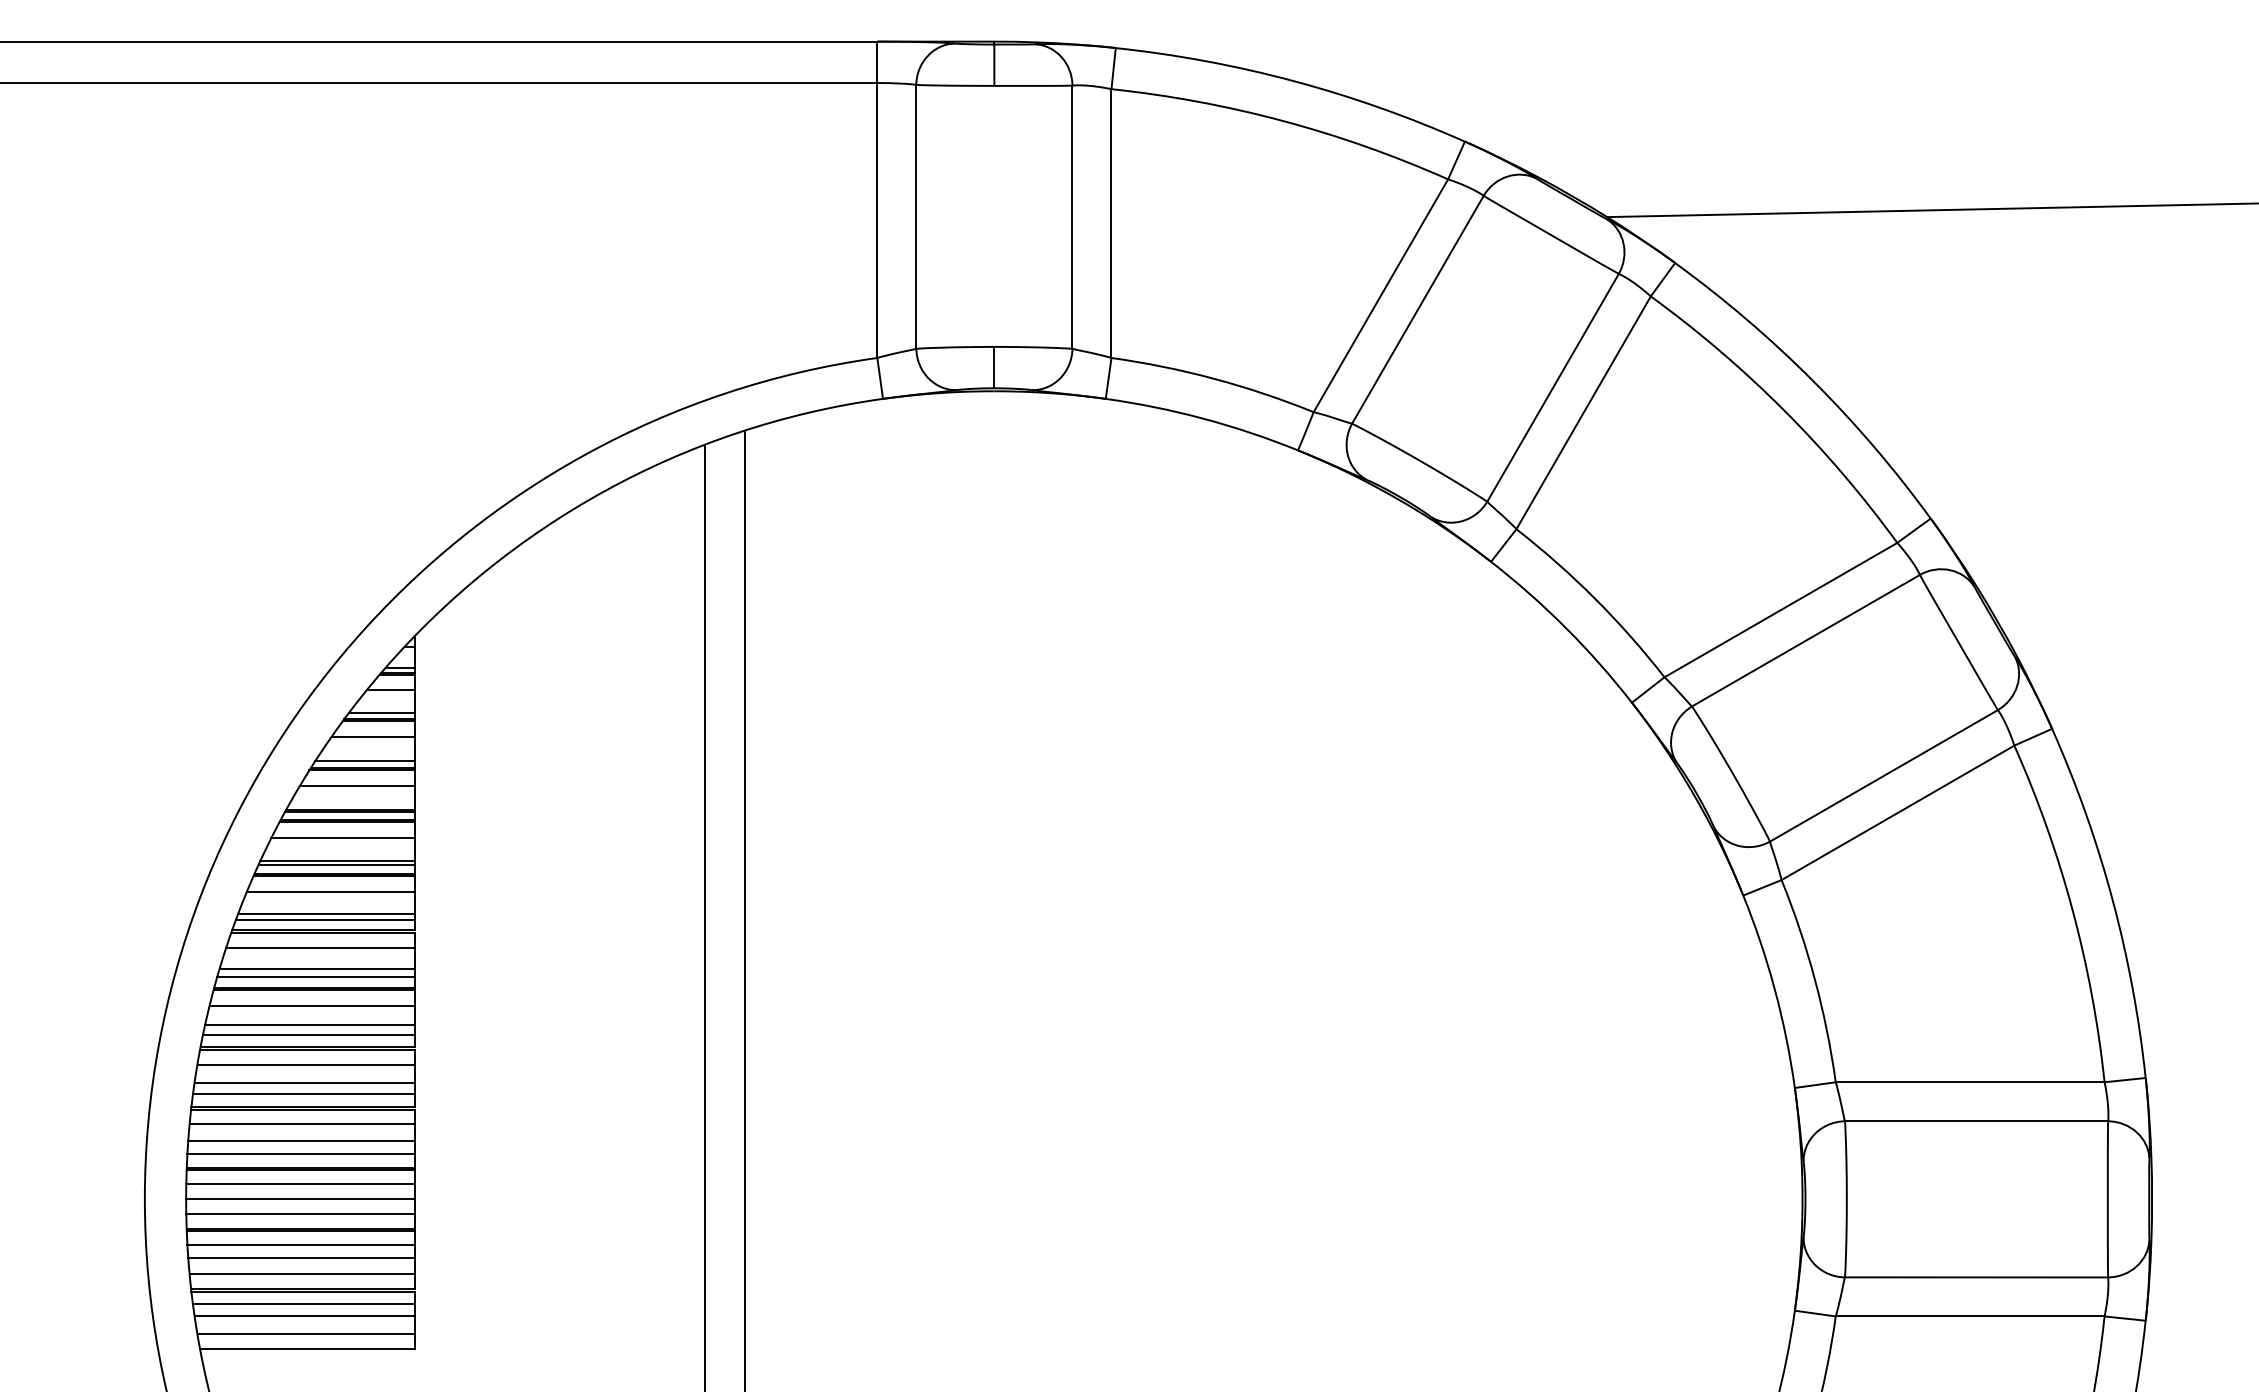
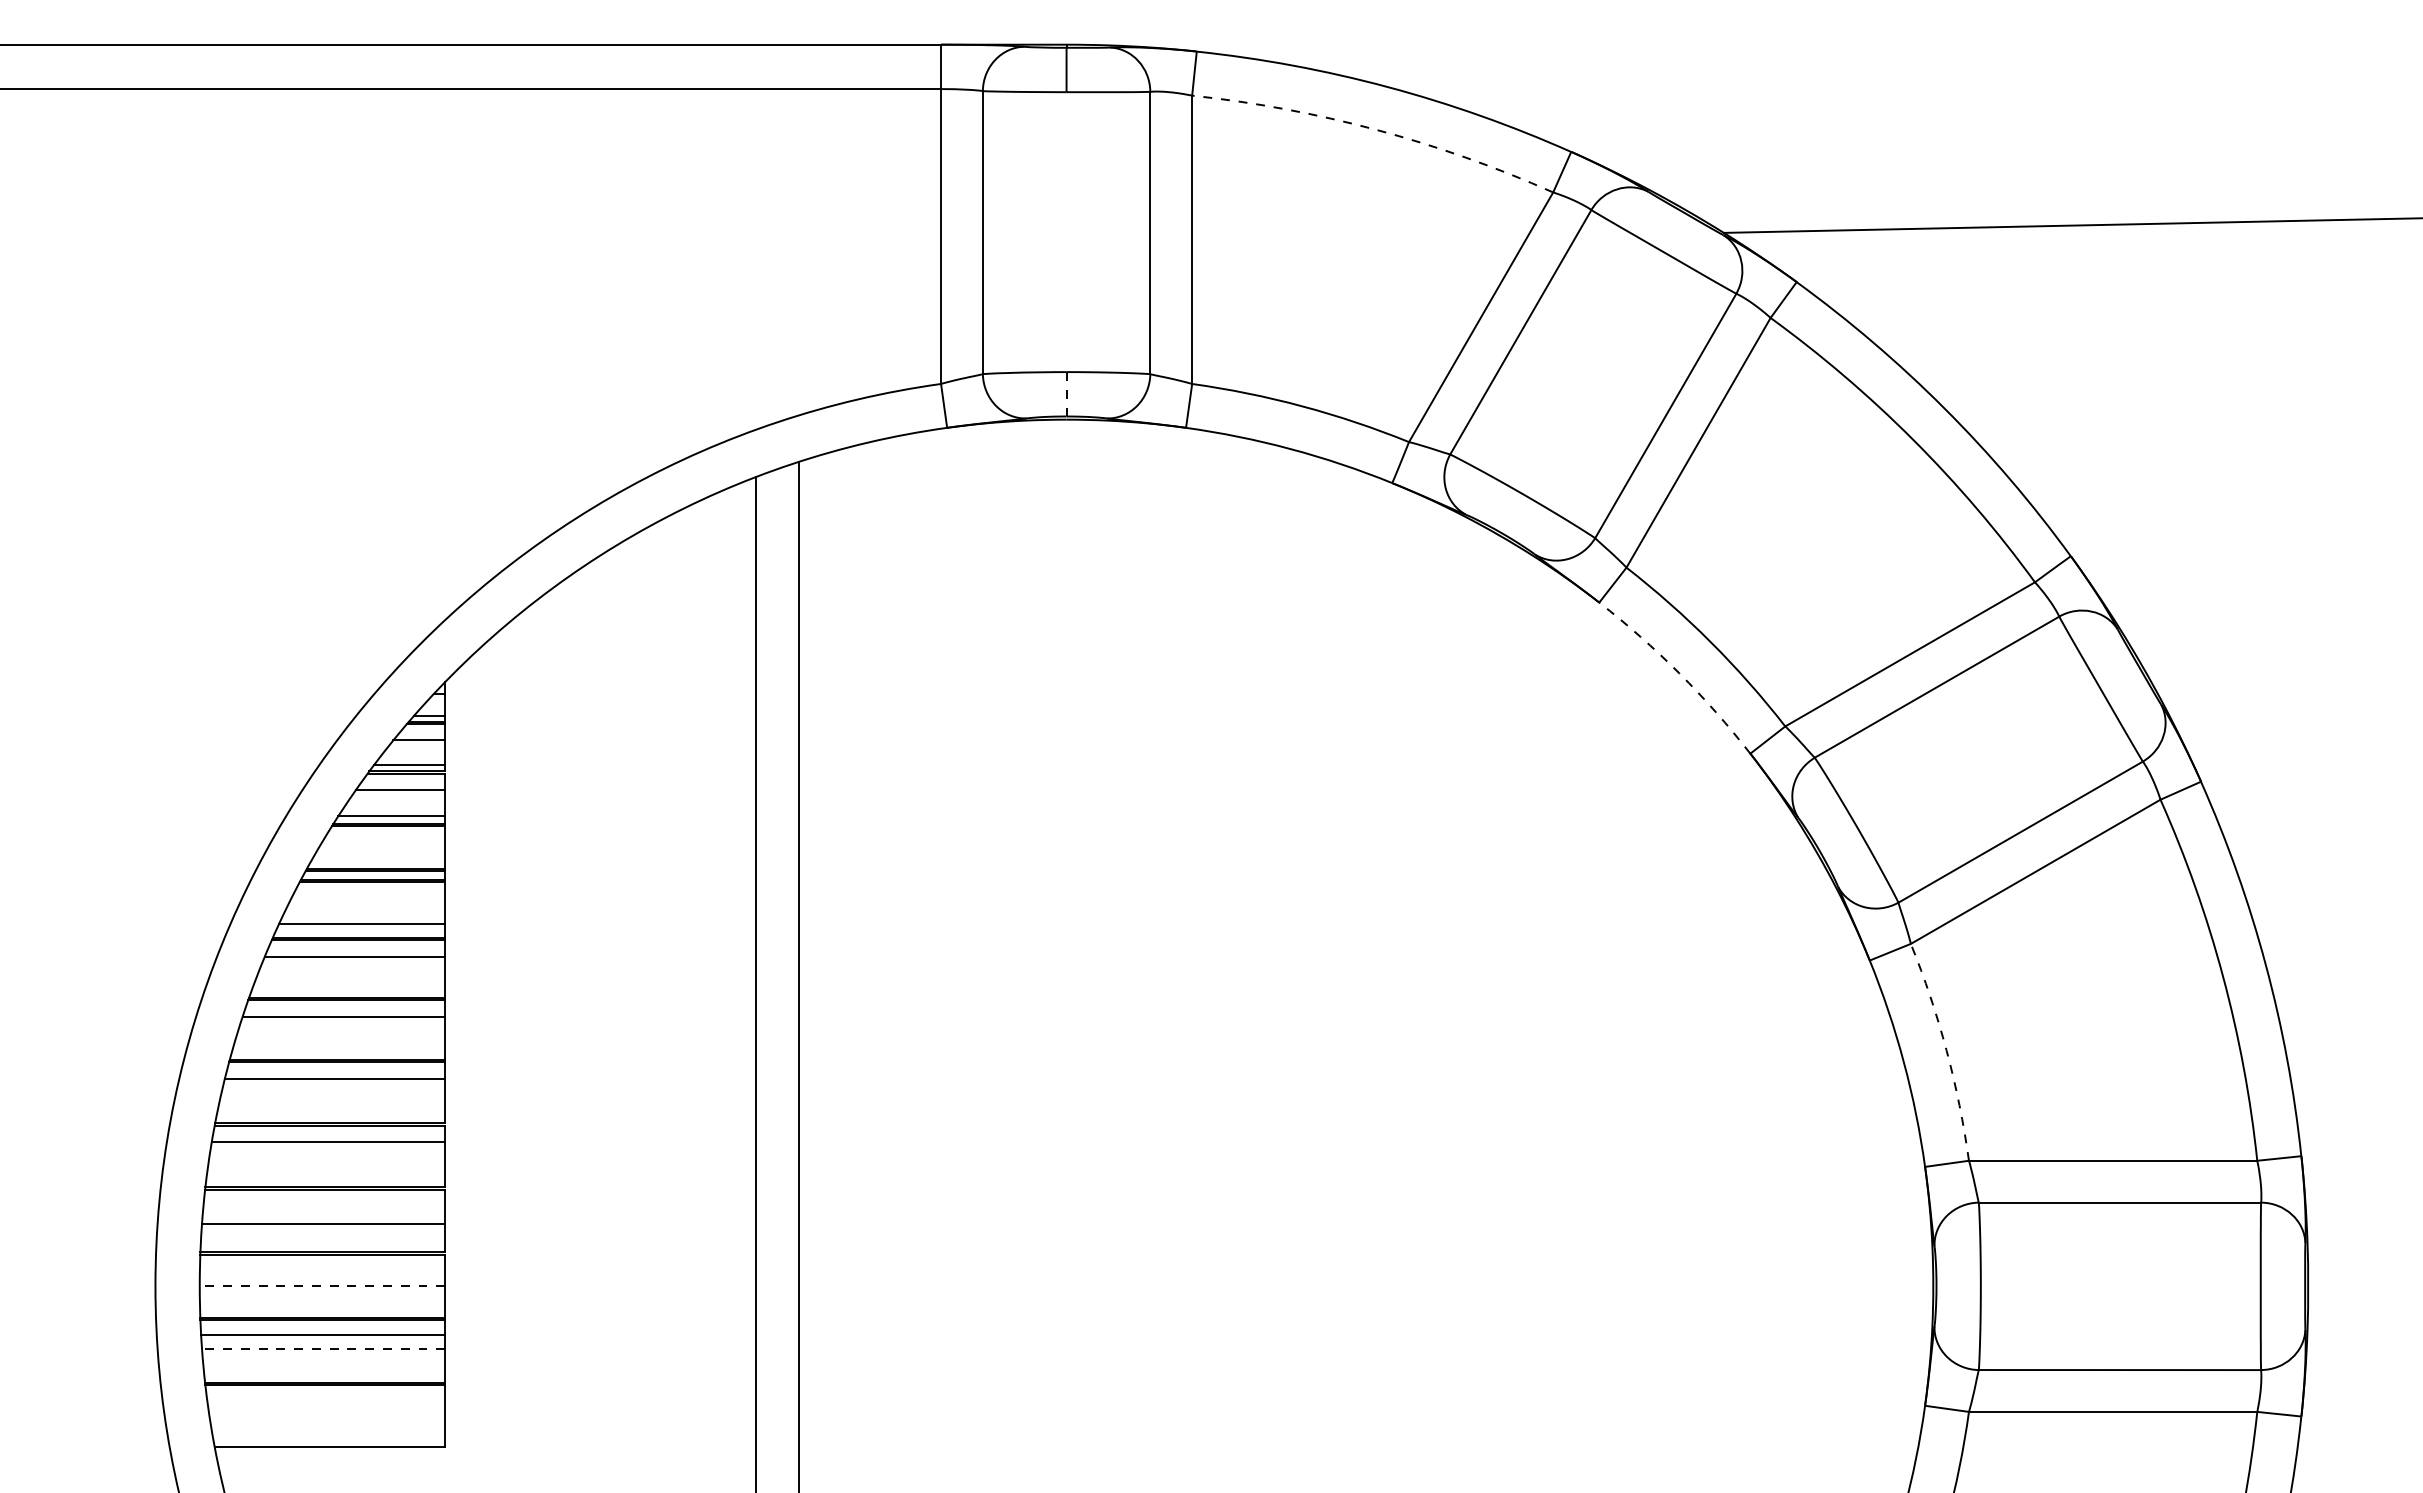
arc: (1283, 120) -> (1376, 129), solid -> dashed
line: (994, 367) -> (1066, 394), solid -> dashed
arc: (1565, 627) -> (1679, 673), solid -> dashed
line: (357, 786) -> (383, 843), removed
line: (343, 837) -> (368, 898), removed
line: (336, 864) -> (361, 927), removed
line: (326, 914) -> (350, 980), removed
line: (325, 919) -> (349, 986), removed
line: (317, 969) -> (340, 1039), removed
line: (316, 976) -> (339, 1047), removed
arc: (1814, 979) -> (1946, 1050), solid -> dashed
line: (309, 1025) -> (332, 1099), removed
line: (308, 1035) -> (331, 1110), removed
line: (304, 1082) -> (326, 1161), removed
line: (304, 1094) -> (326, 1173), removed
line: (302, 1123) -> (324, 1205), removed
line: (301, 1153) -> (323, 1237), removed
line: (300, 1184) -> (322, 1270), removed
line: (300, 1199) -> (322, 1286), solid -> dashed
line: (300, 1214) -> (322, 1302), removed
line: (301, 1258) -> (323, 1349), solid -> dashed
line: (302, 1274) -> (324, 1366), removed
line: (304, 1304) -> (326, 1399), removed
line: (304, 1316) -> (326, 1411), removed
line: (306, 1333) -> (328, 1430), removed

